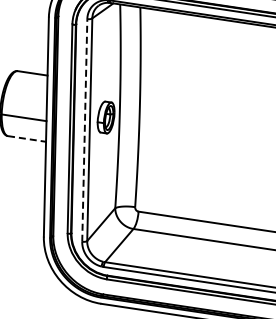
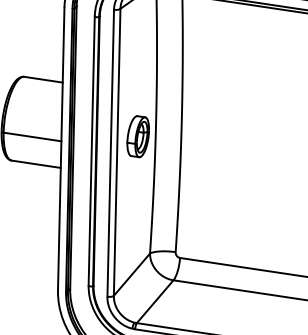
line: (84, 129) -> (110, 152), dashed -> solid
line: (27, 139) -> (36, 164), dashed -> solid

